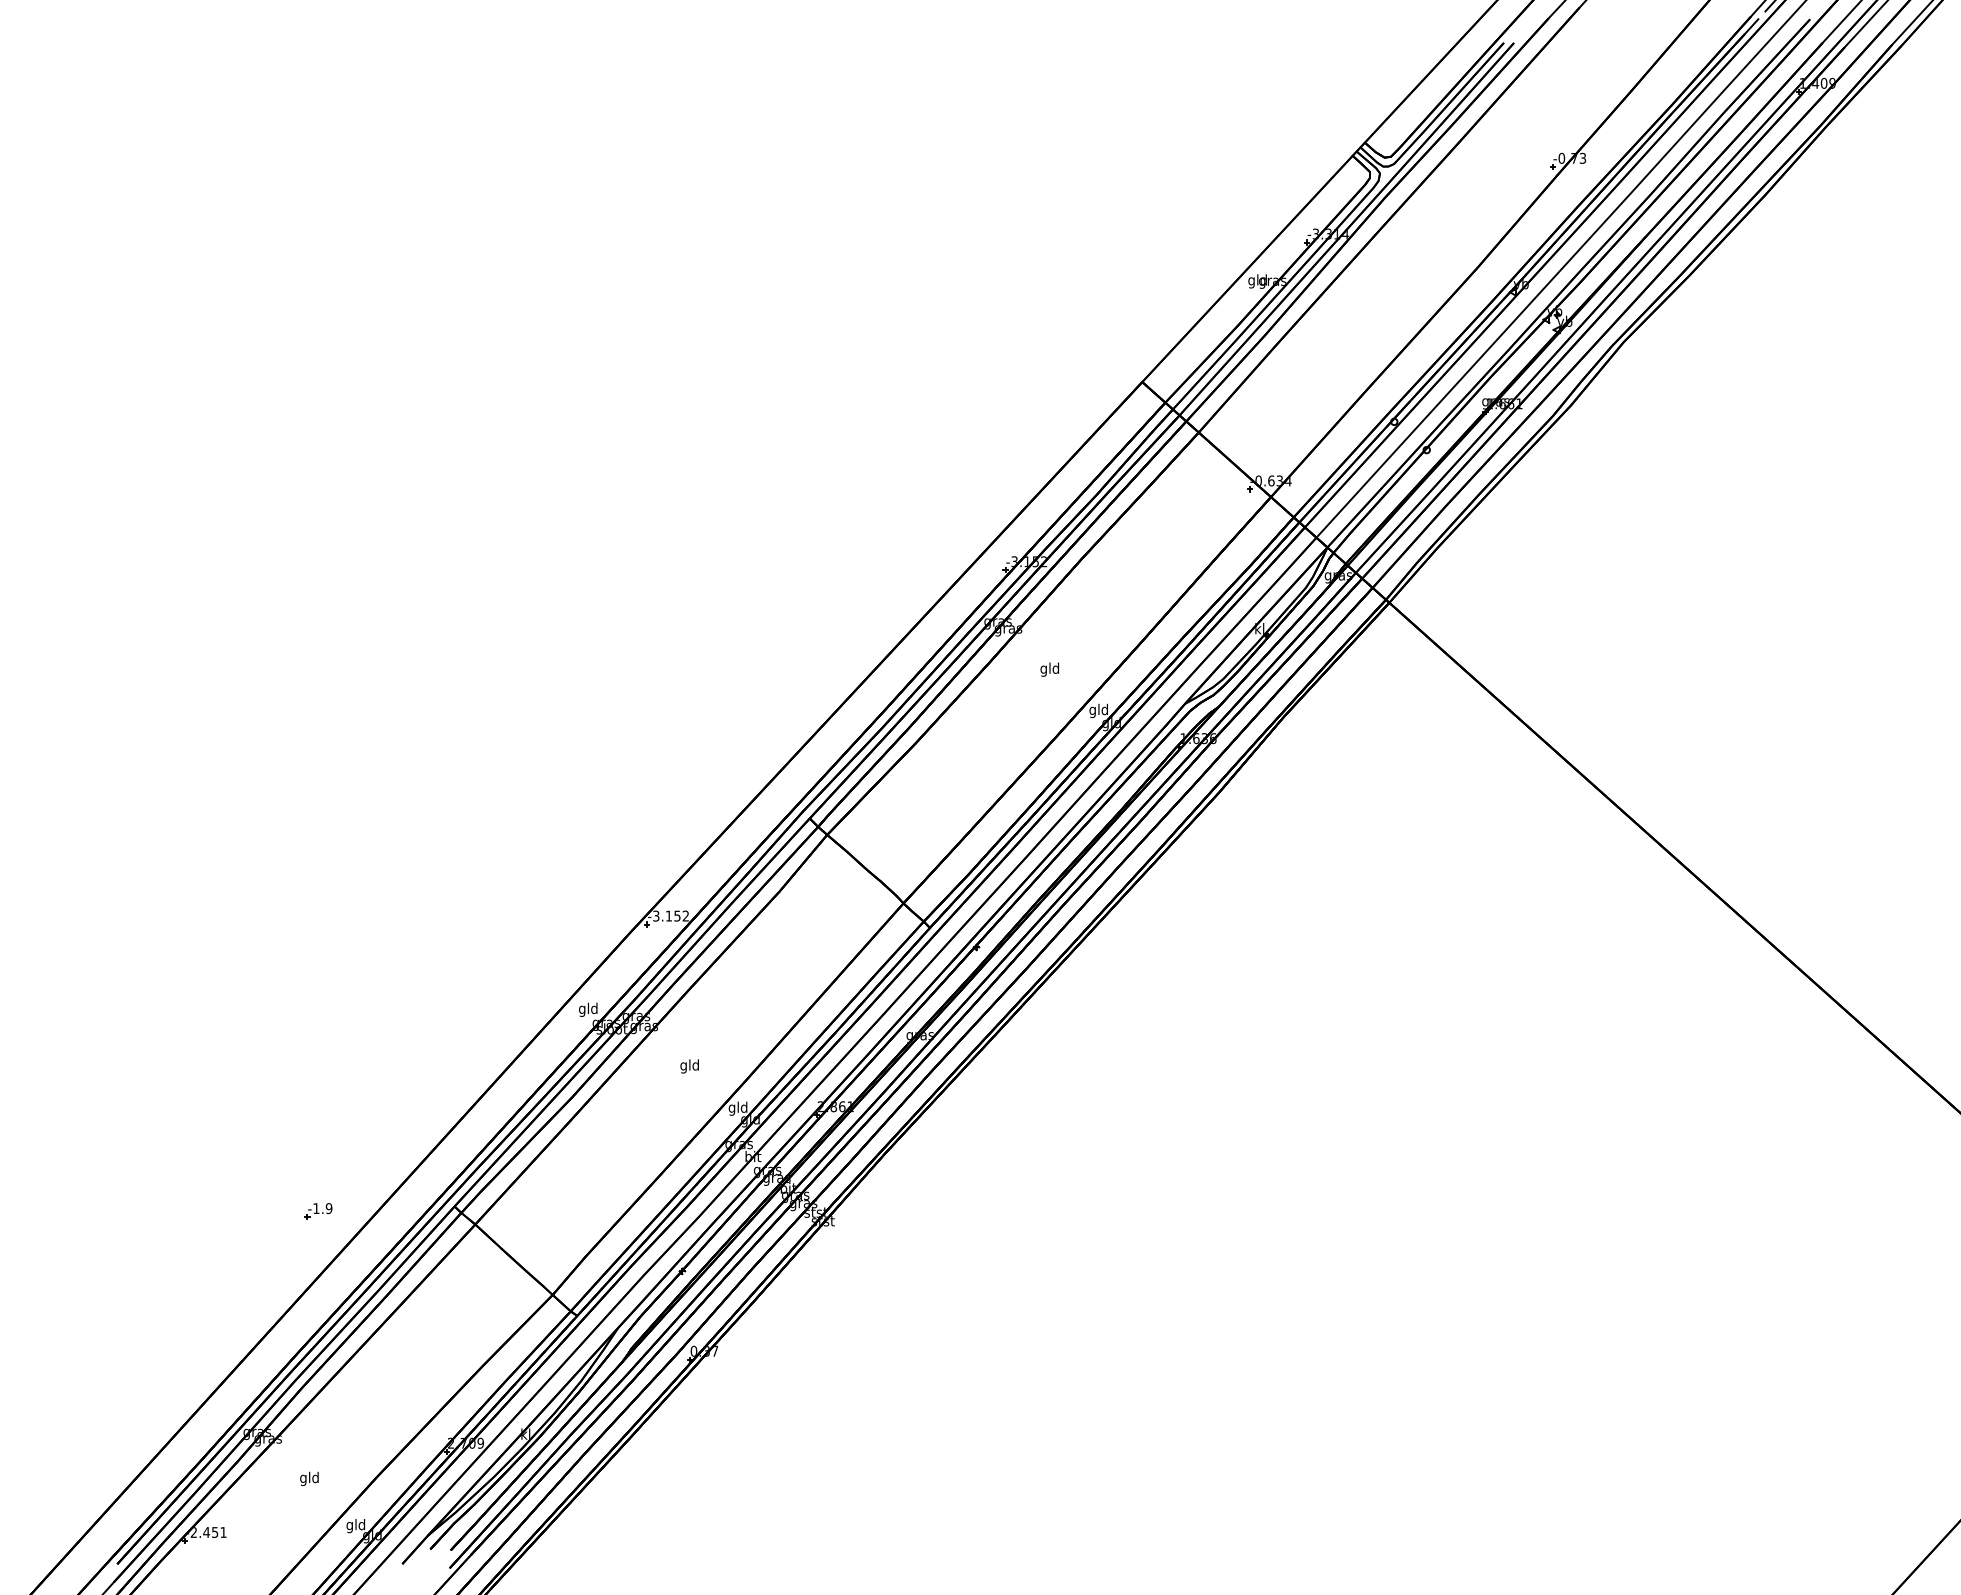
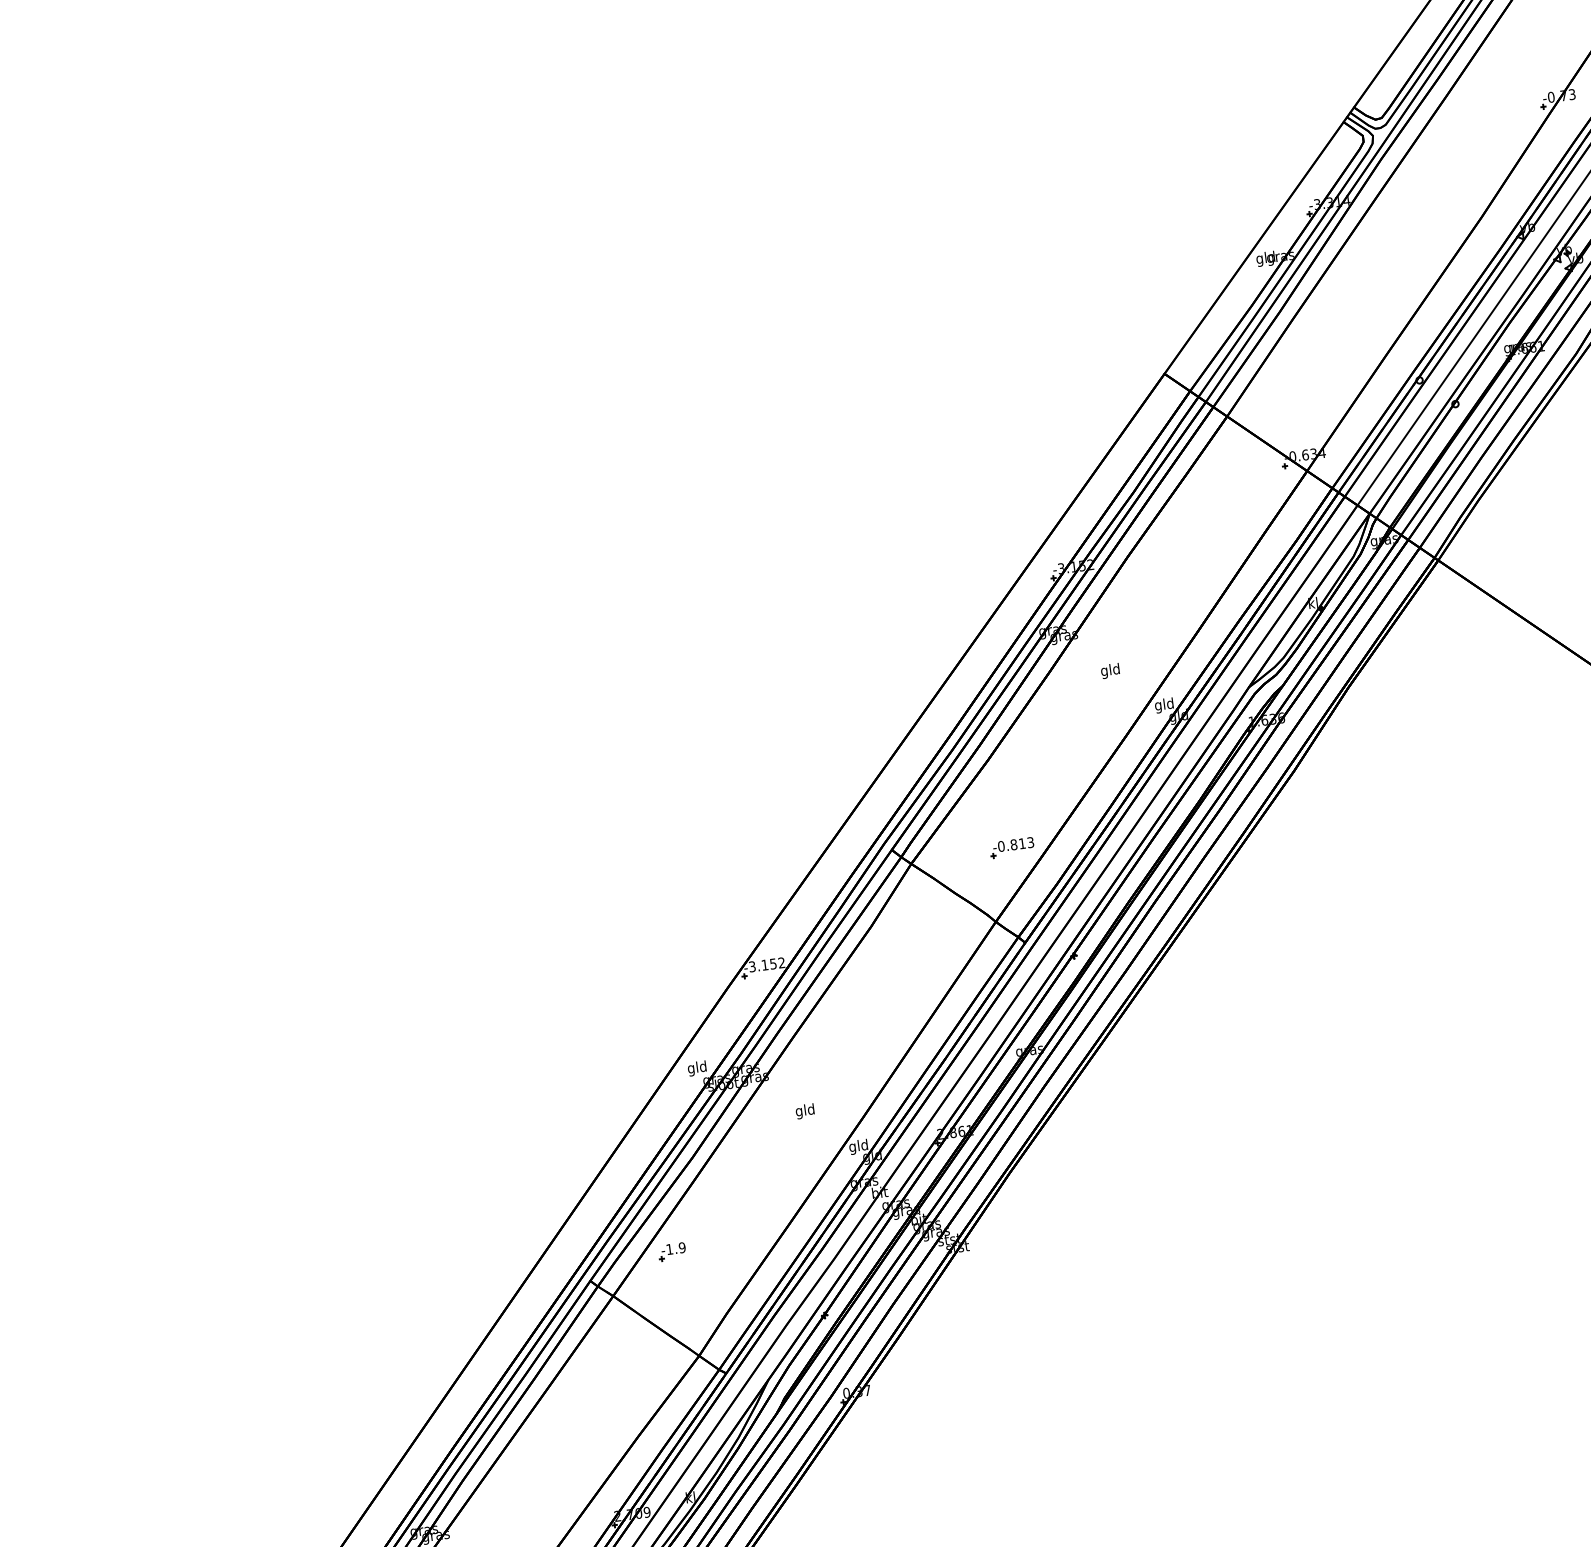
part: (929, 831) -> (1012, 847), added
part: (318, 1211) -> (672, 1252), moved

